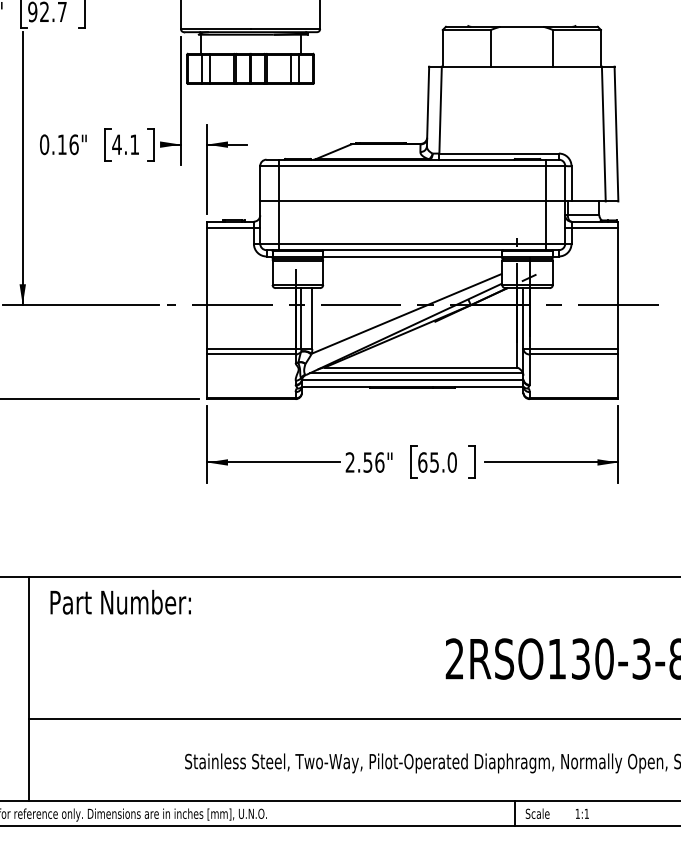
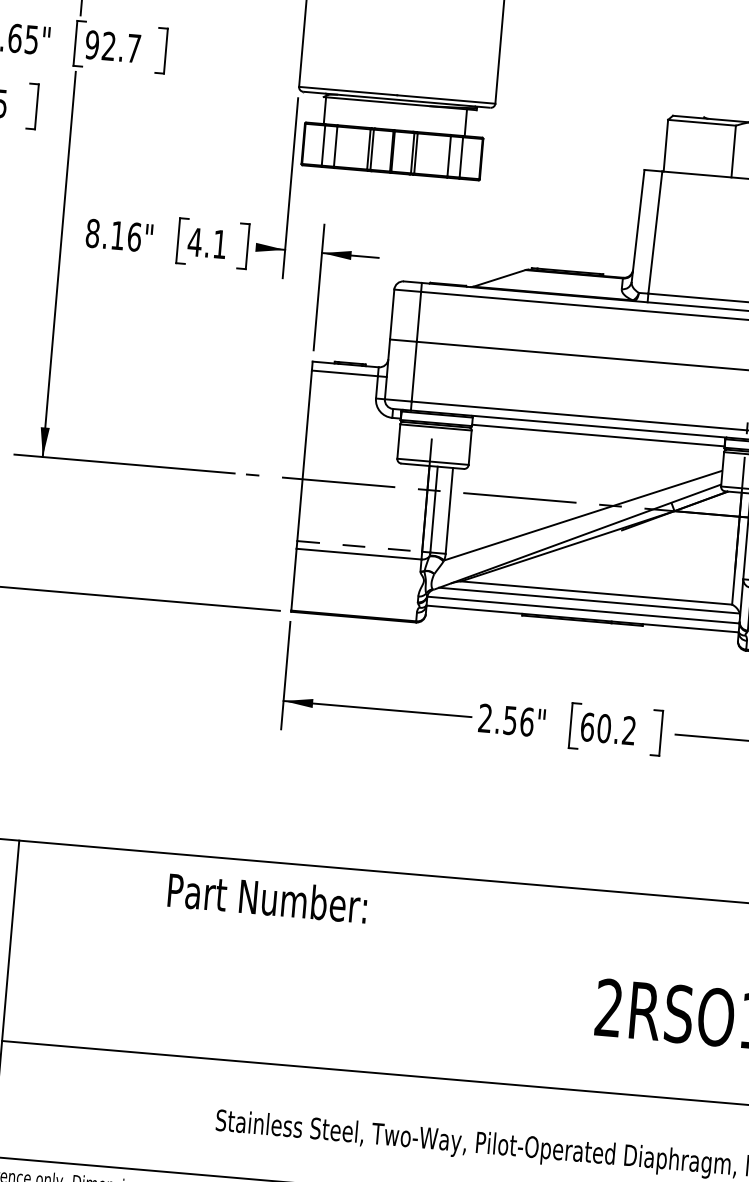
text: (44, 144) -> (92, 233), 0.16" -> 8.16"
line: (251, 348) -> (359, 545), solid -> dashed
text: (443, 462) -> (616, 729), 65.0 -> 60.2
text: (120, 602) -> (267, 898), moved

